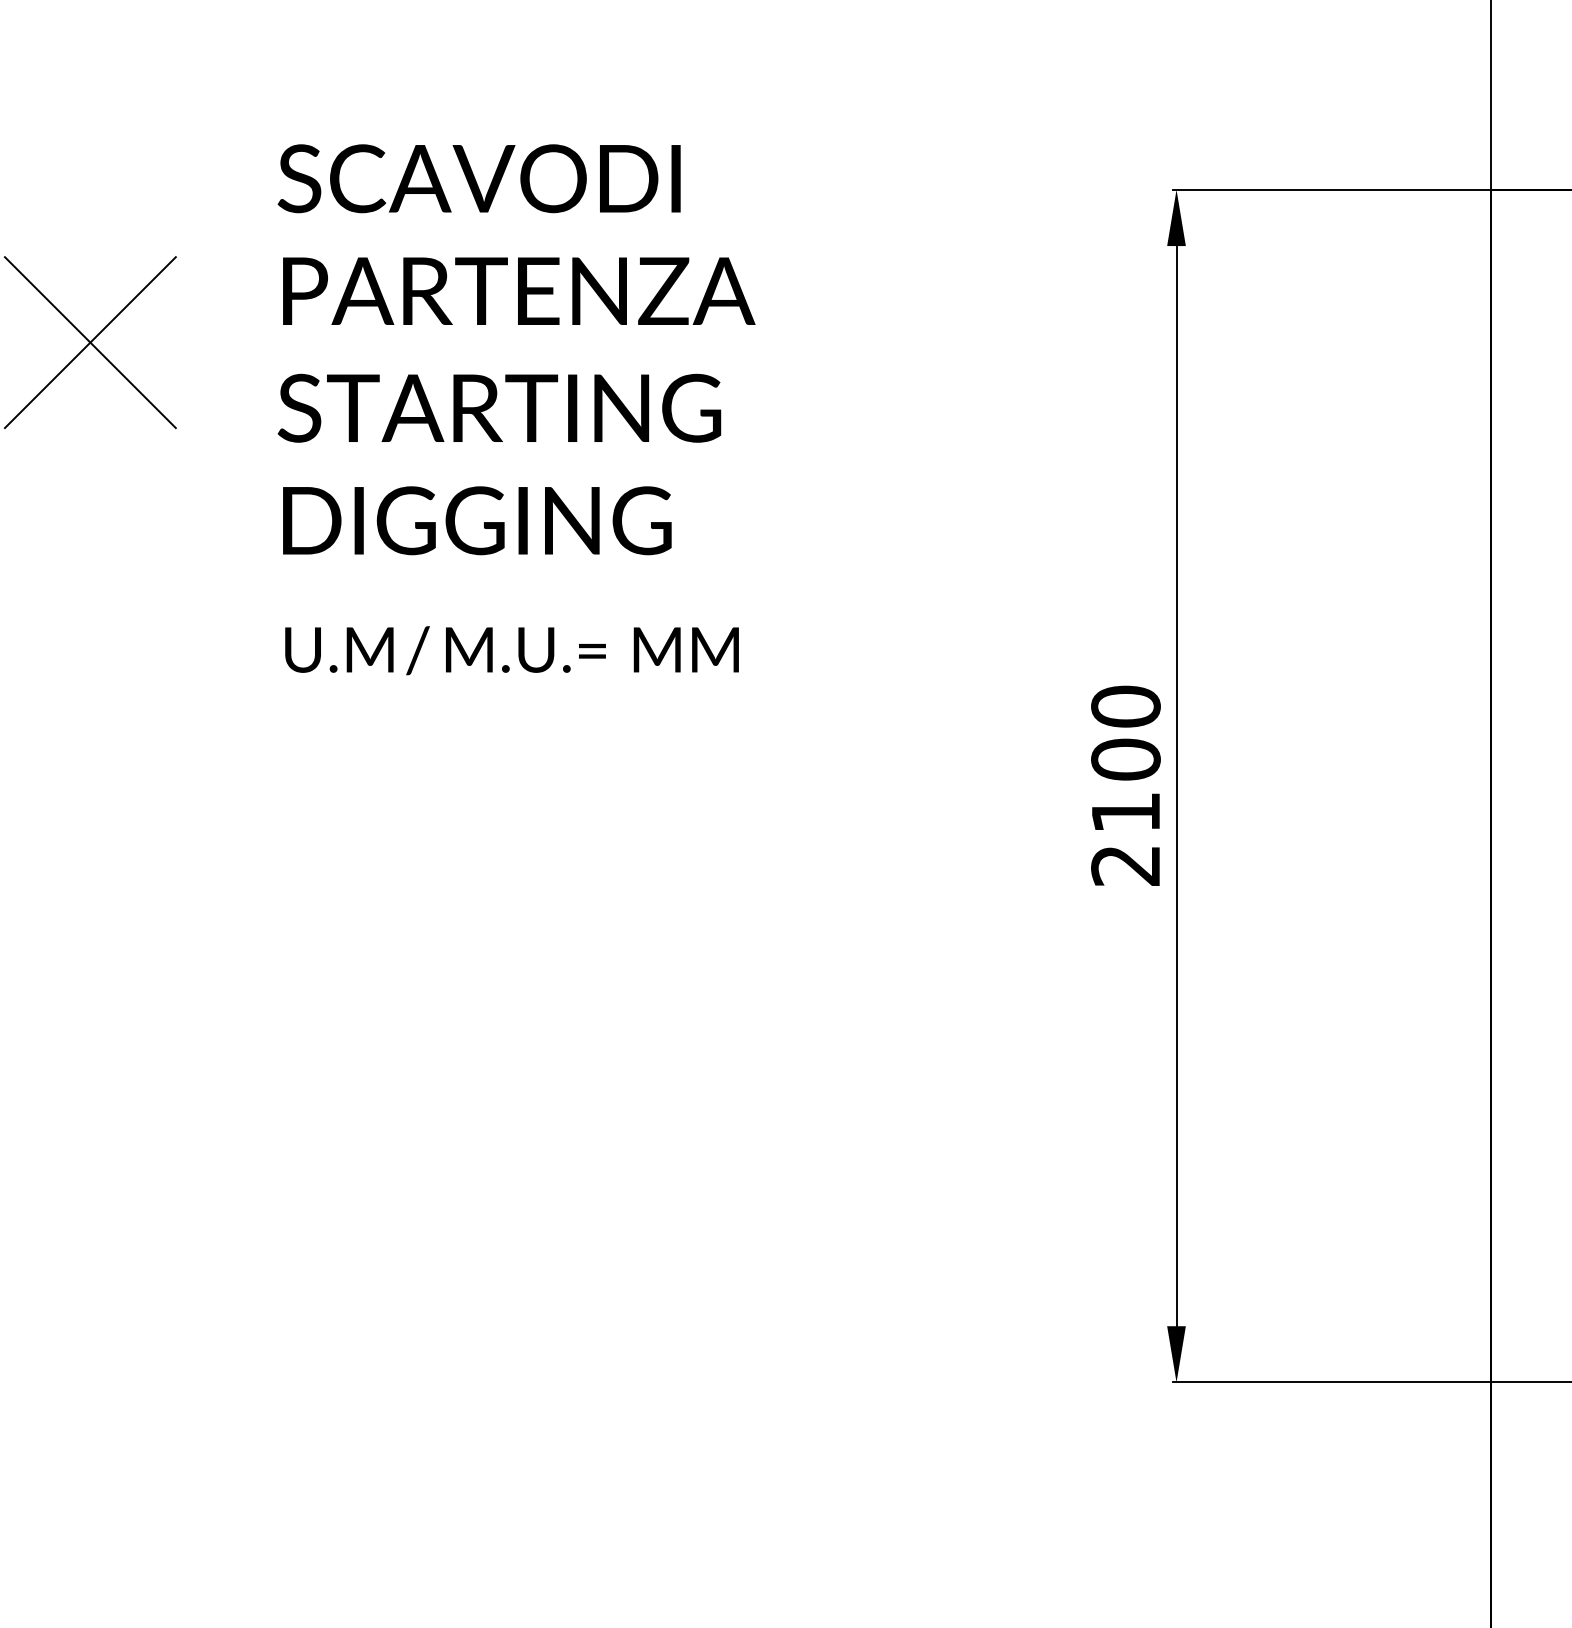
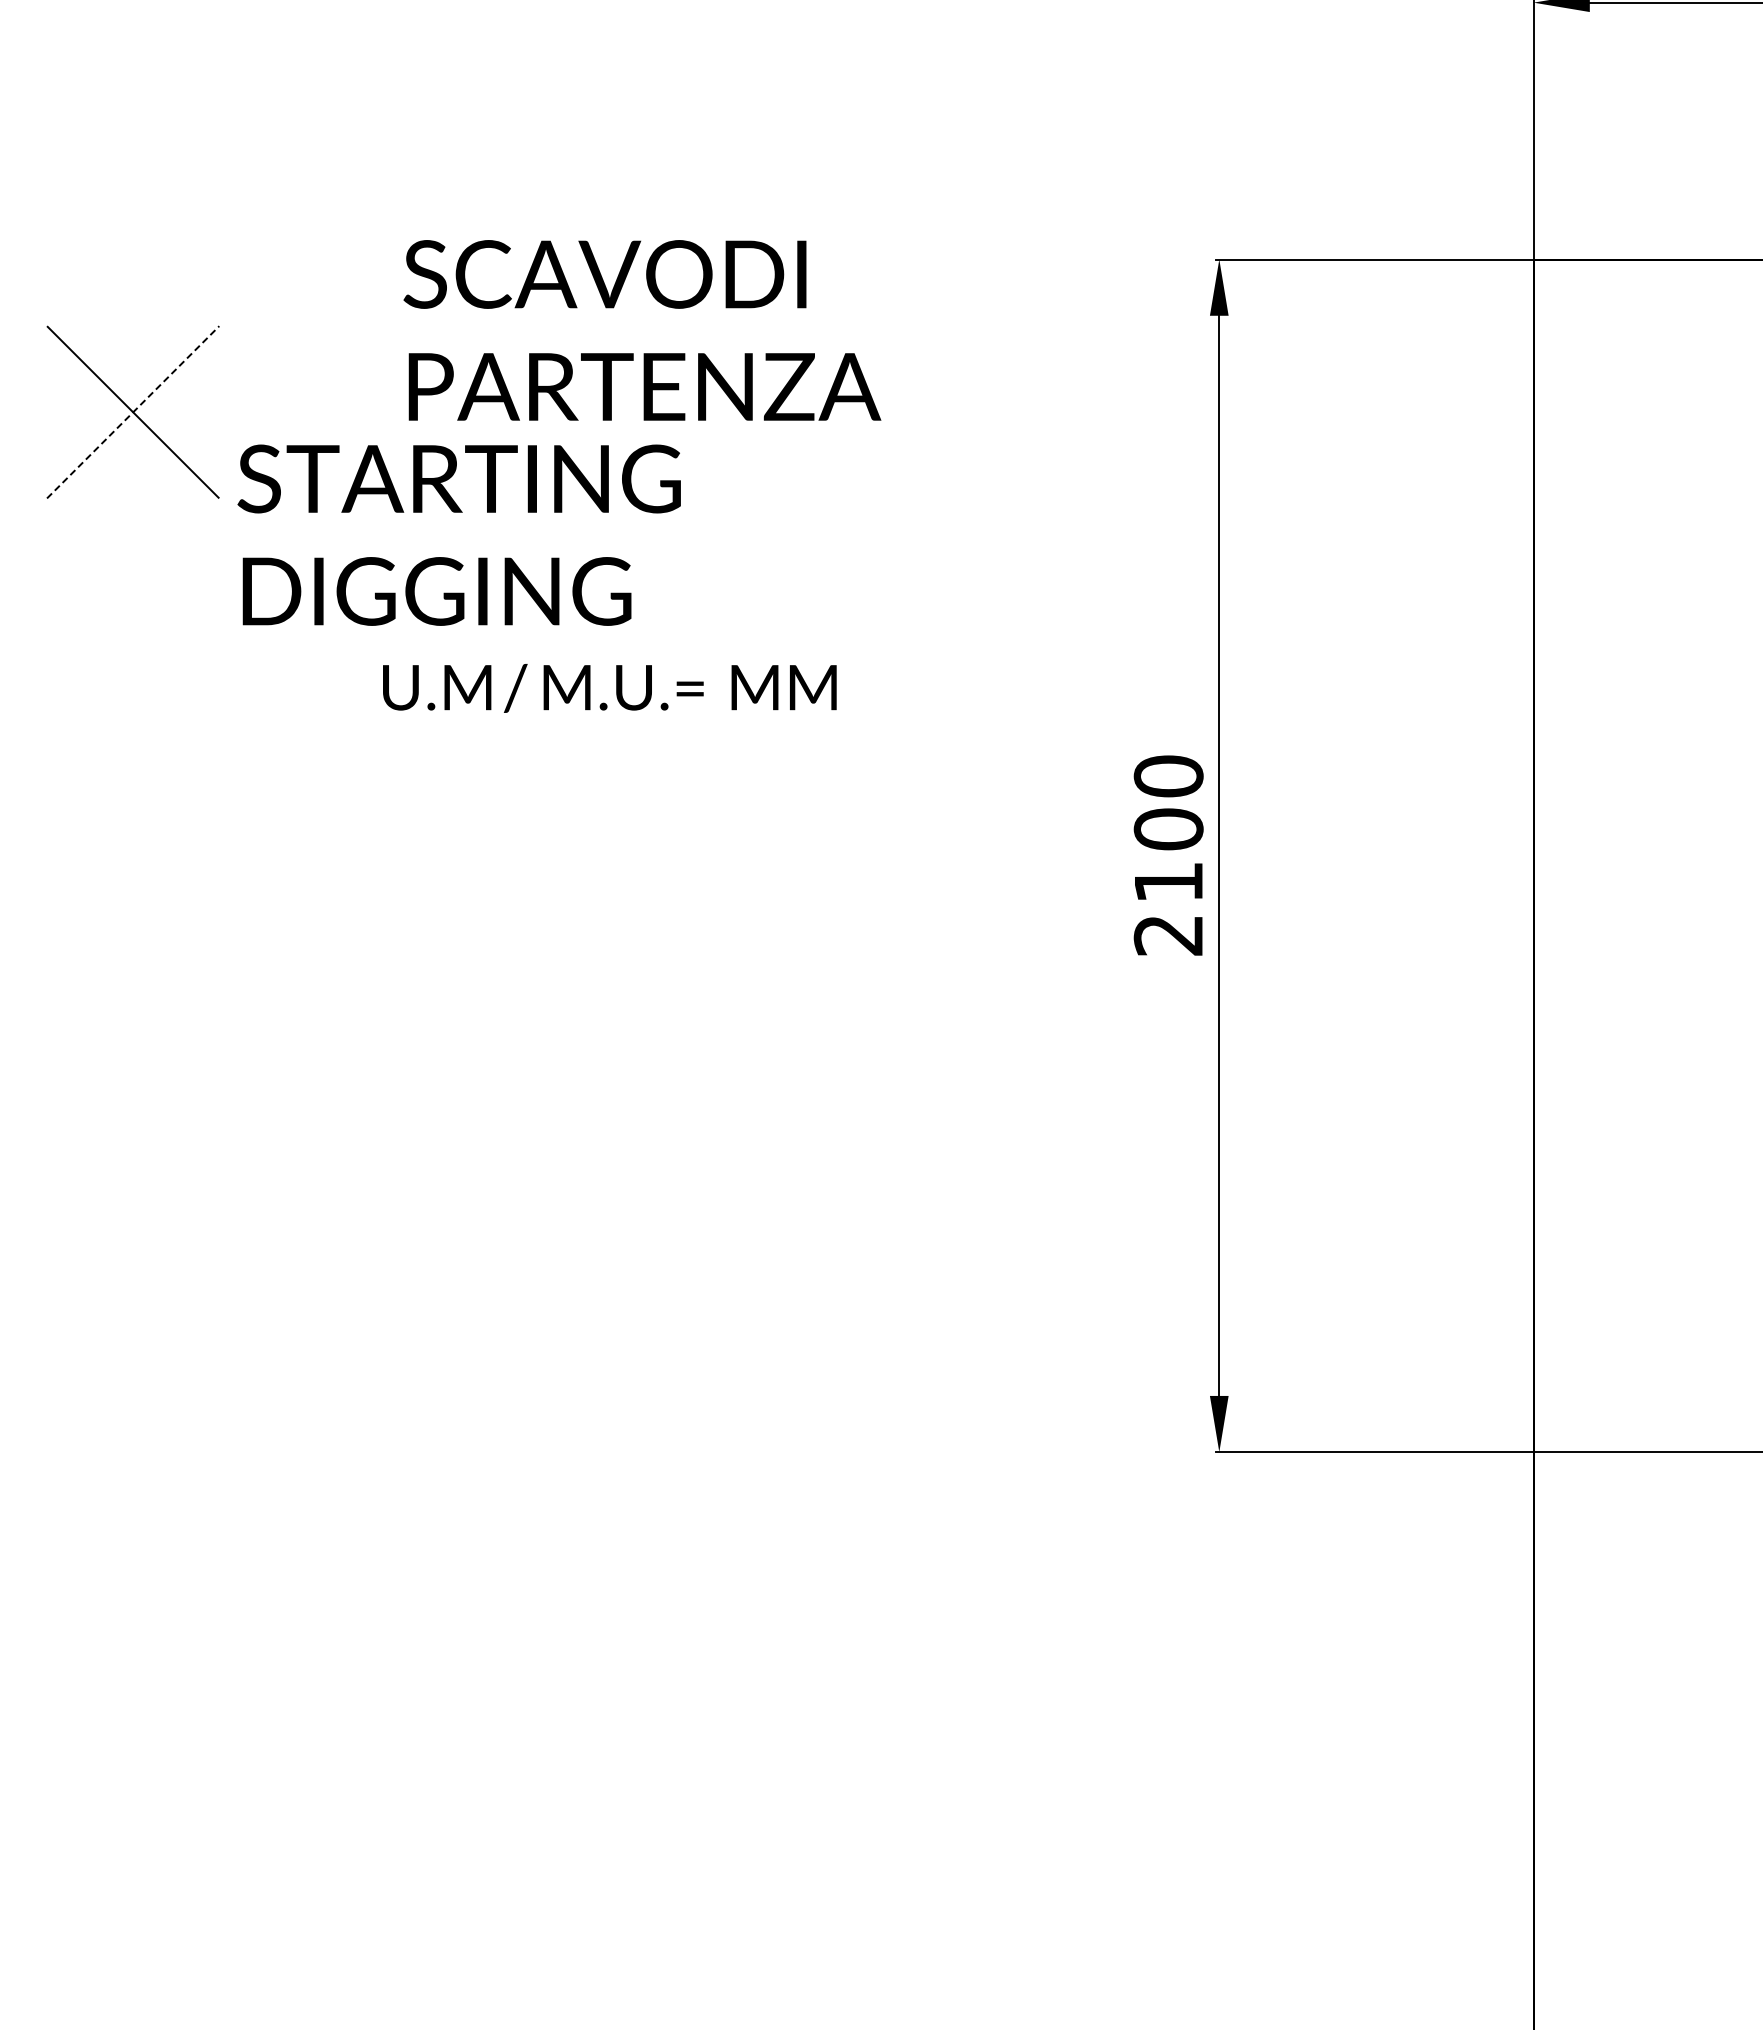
text: (516, 234) -> (642, 330), moved
line: (90, 342) -> (133, 412), solid -> dashed
text: (498, 463) -> (458, 534), moved
text: (511, 650) -> (609, 688), moved

